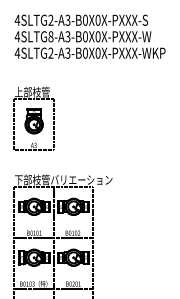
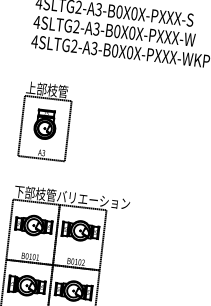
text: (50, 36) -> (76, 26), 4SLTG8-A3-B0X0X-PXXX-W -> 4SLTG2-A3-B0X0X-PXXX-W

